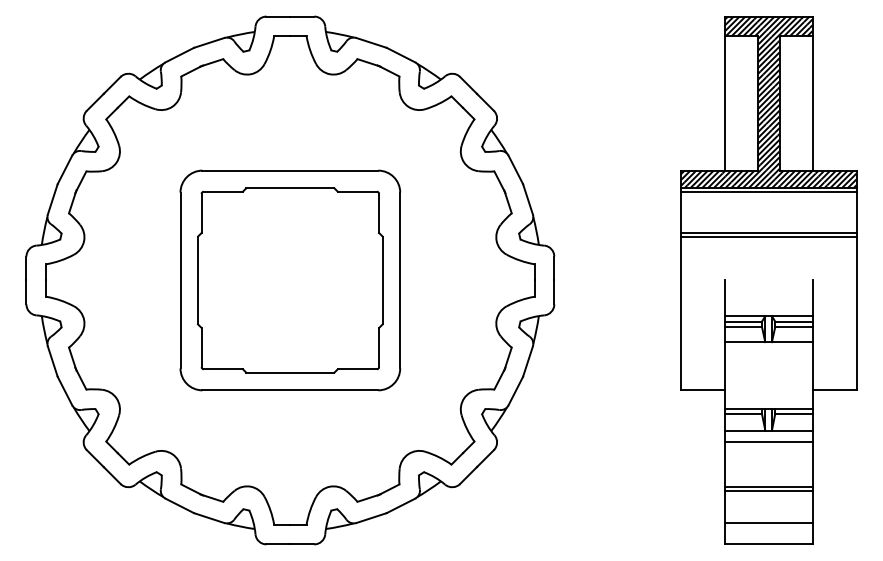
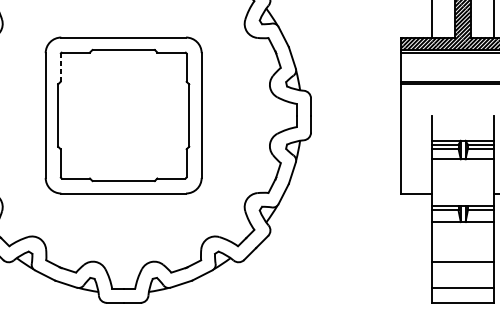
line: (201, 213) -> (60, 67), solid -> dashed
line: (768, 442) -> (463, 230), removed
line: (768, 490) -> (463, 264), removed

